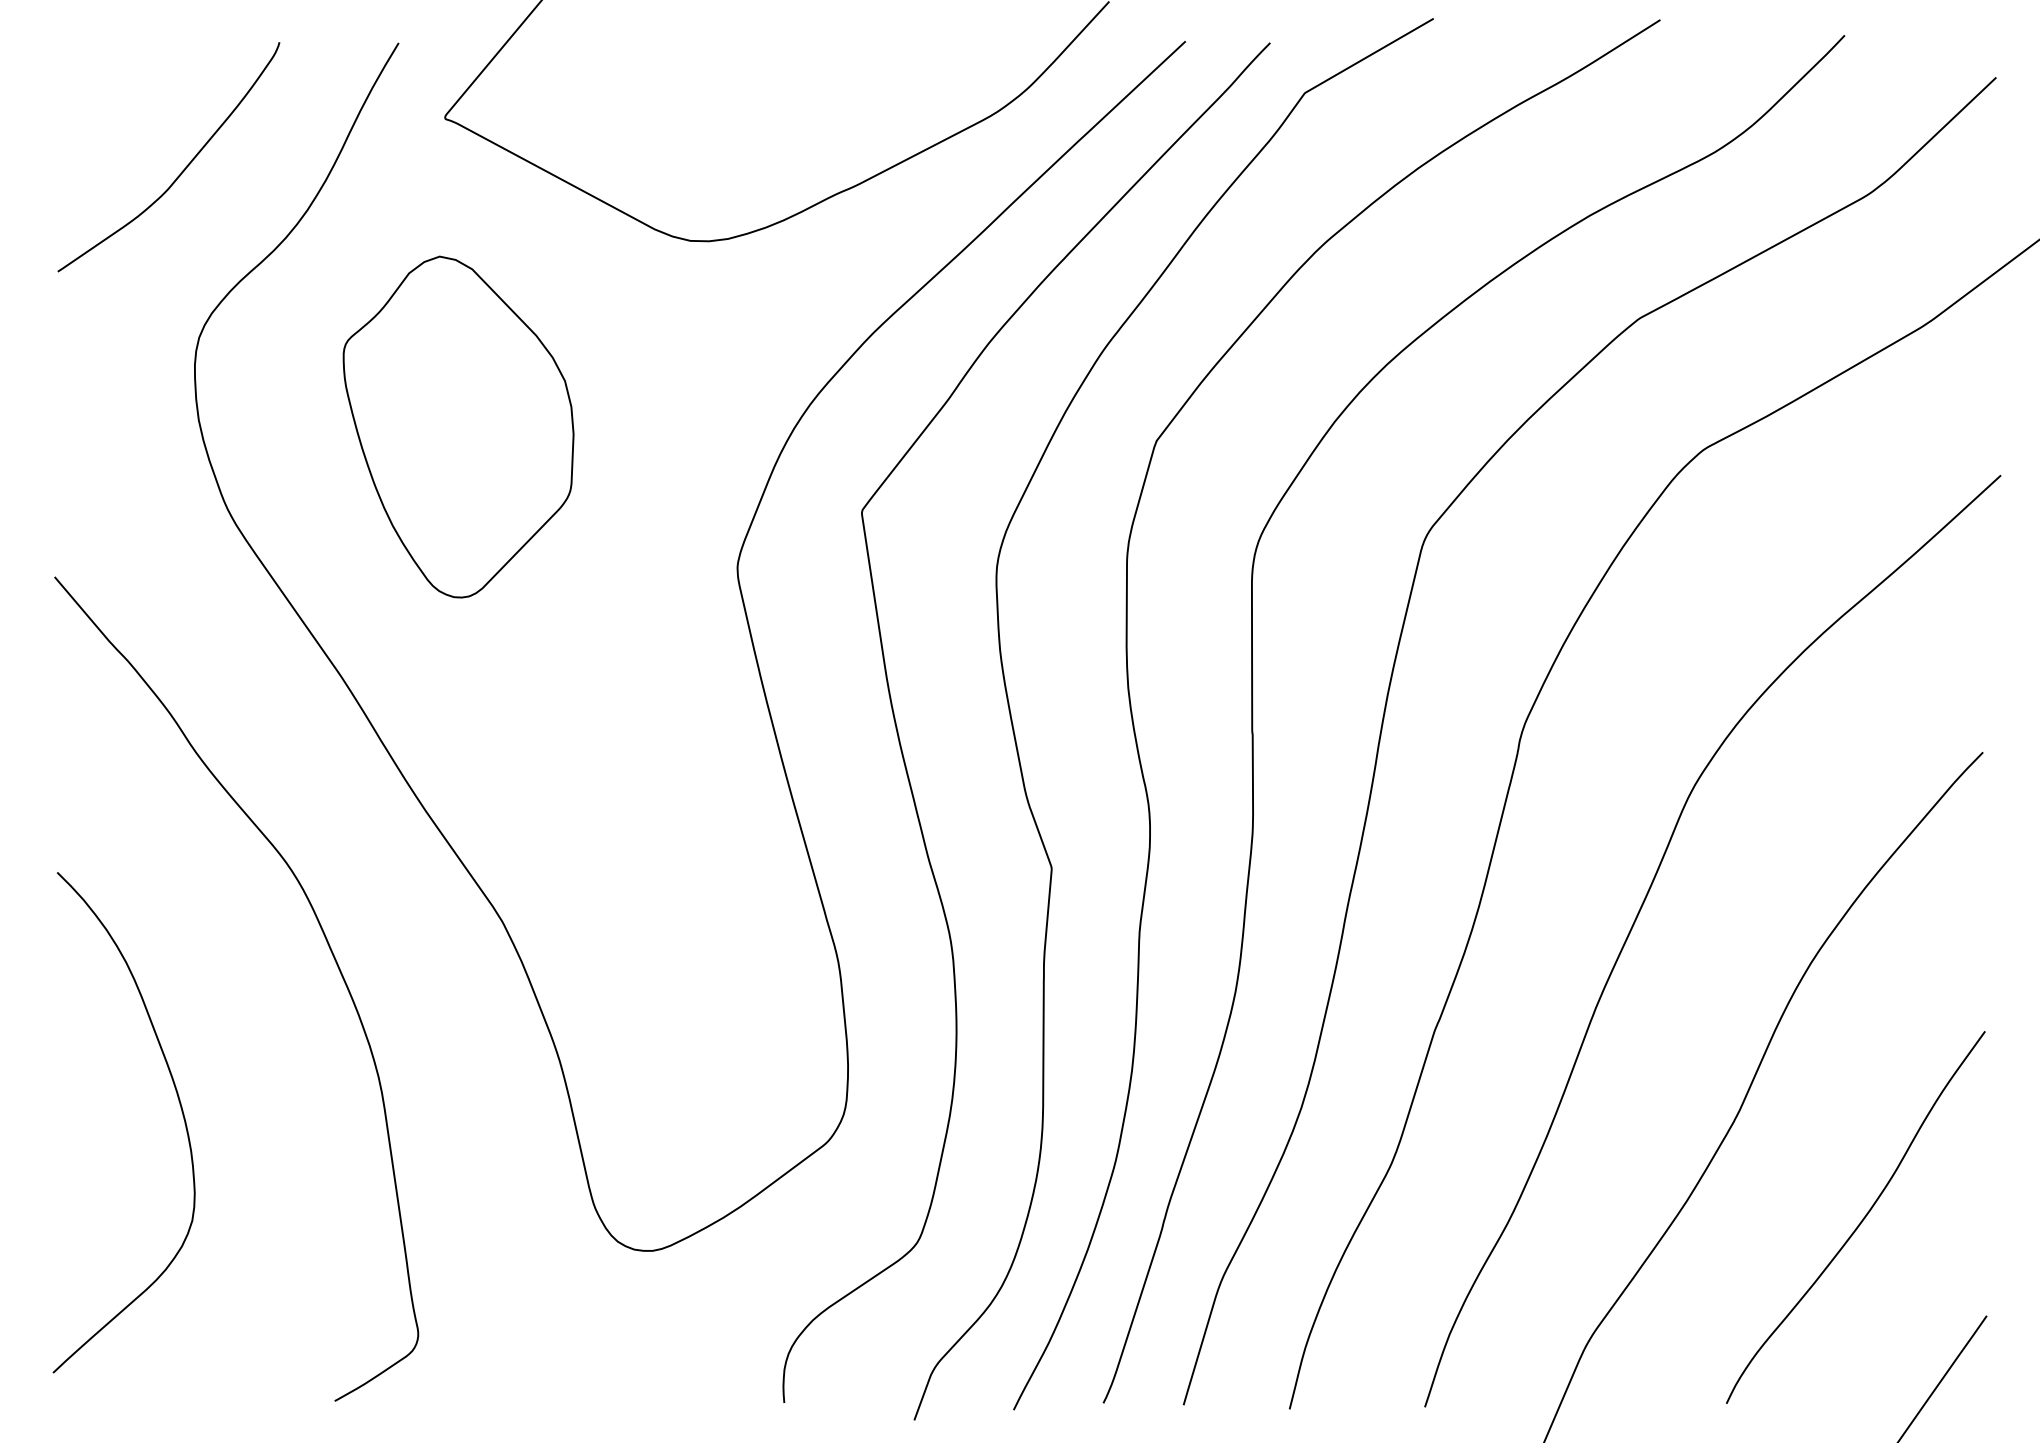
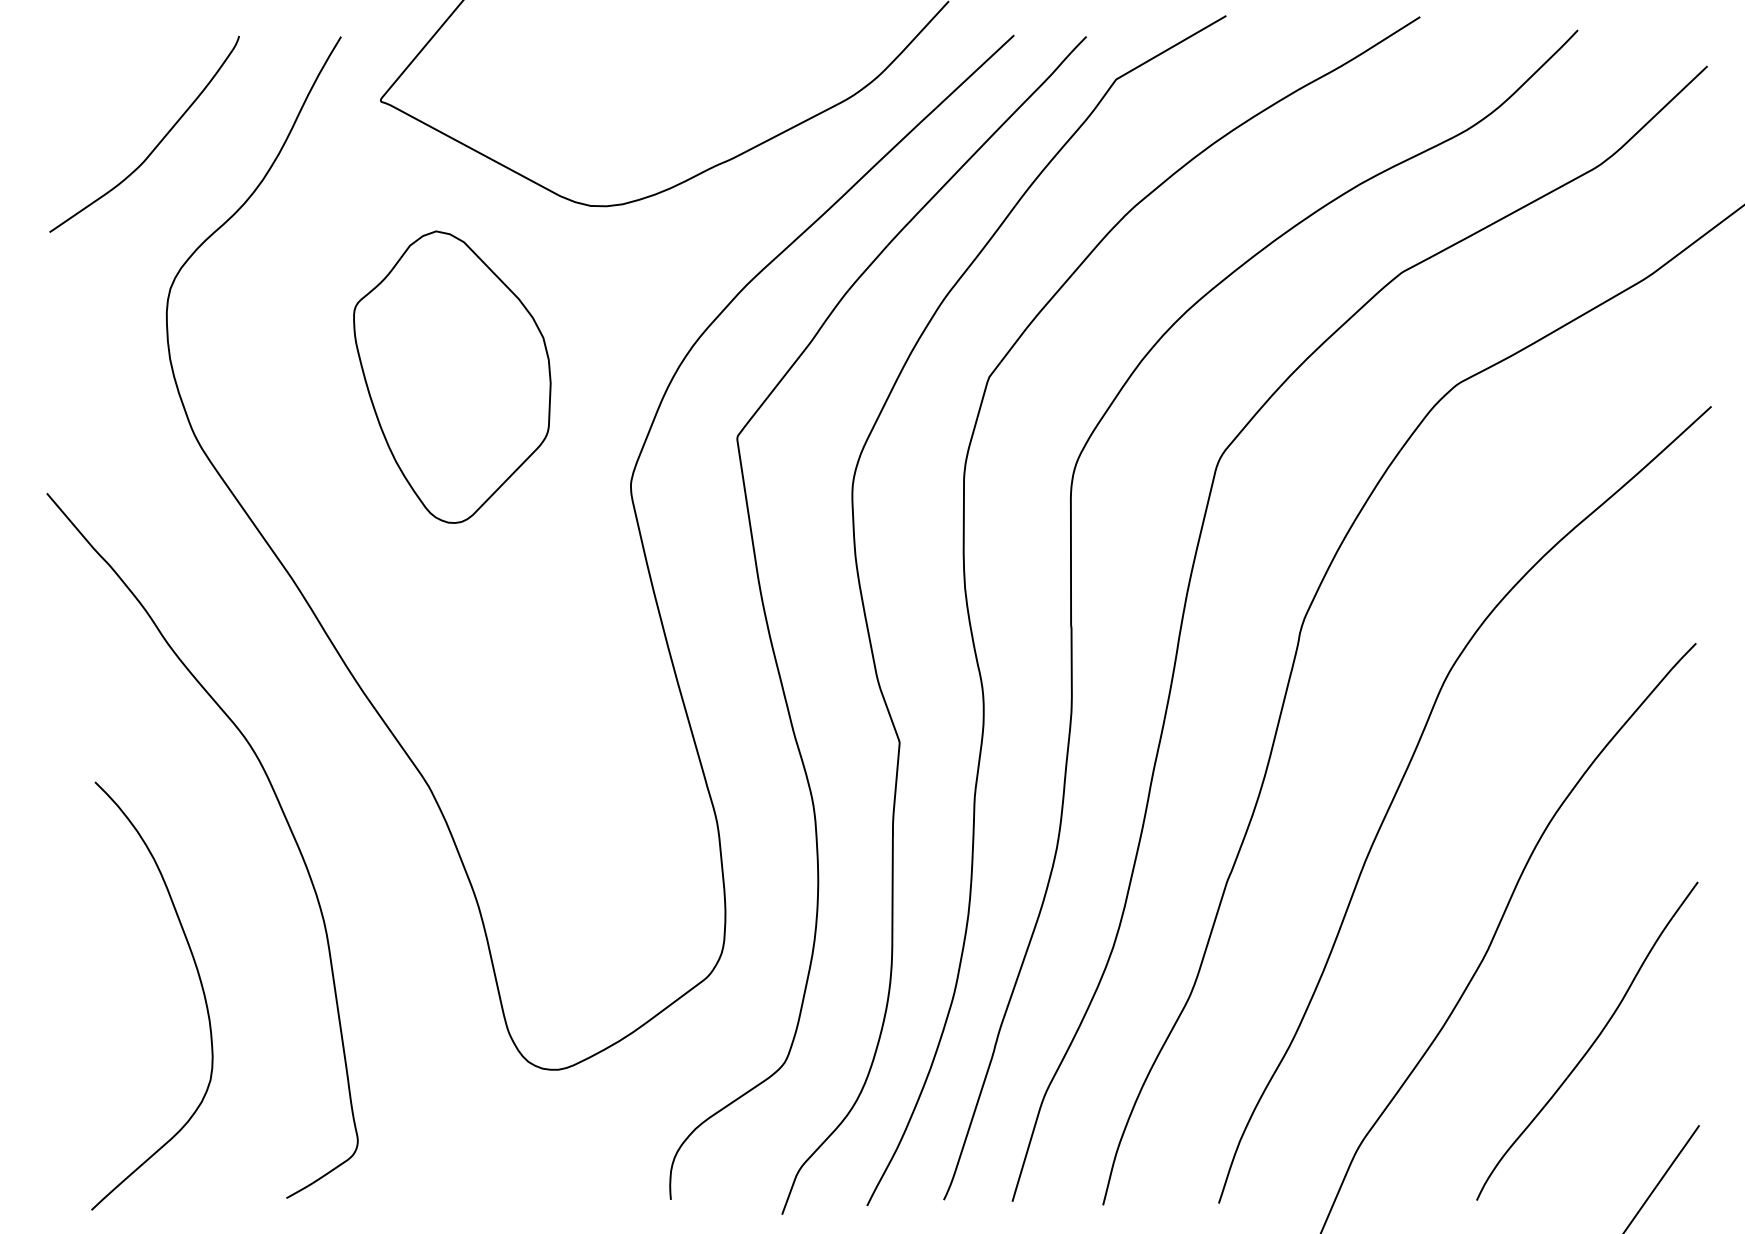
part: (458, 426) -> (452, 376), moved
curve: (180, 1109) -> (200, 984), moved

